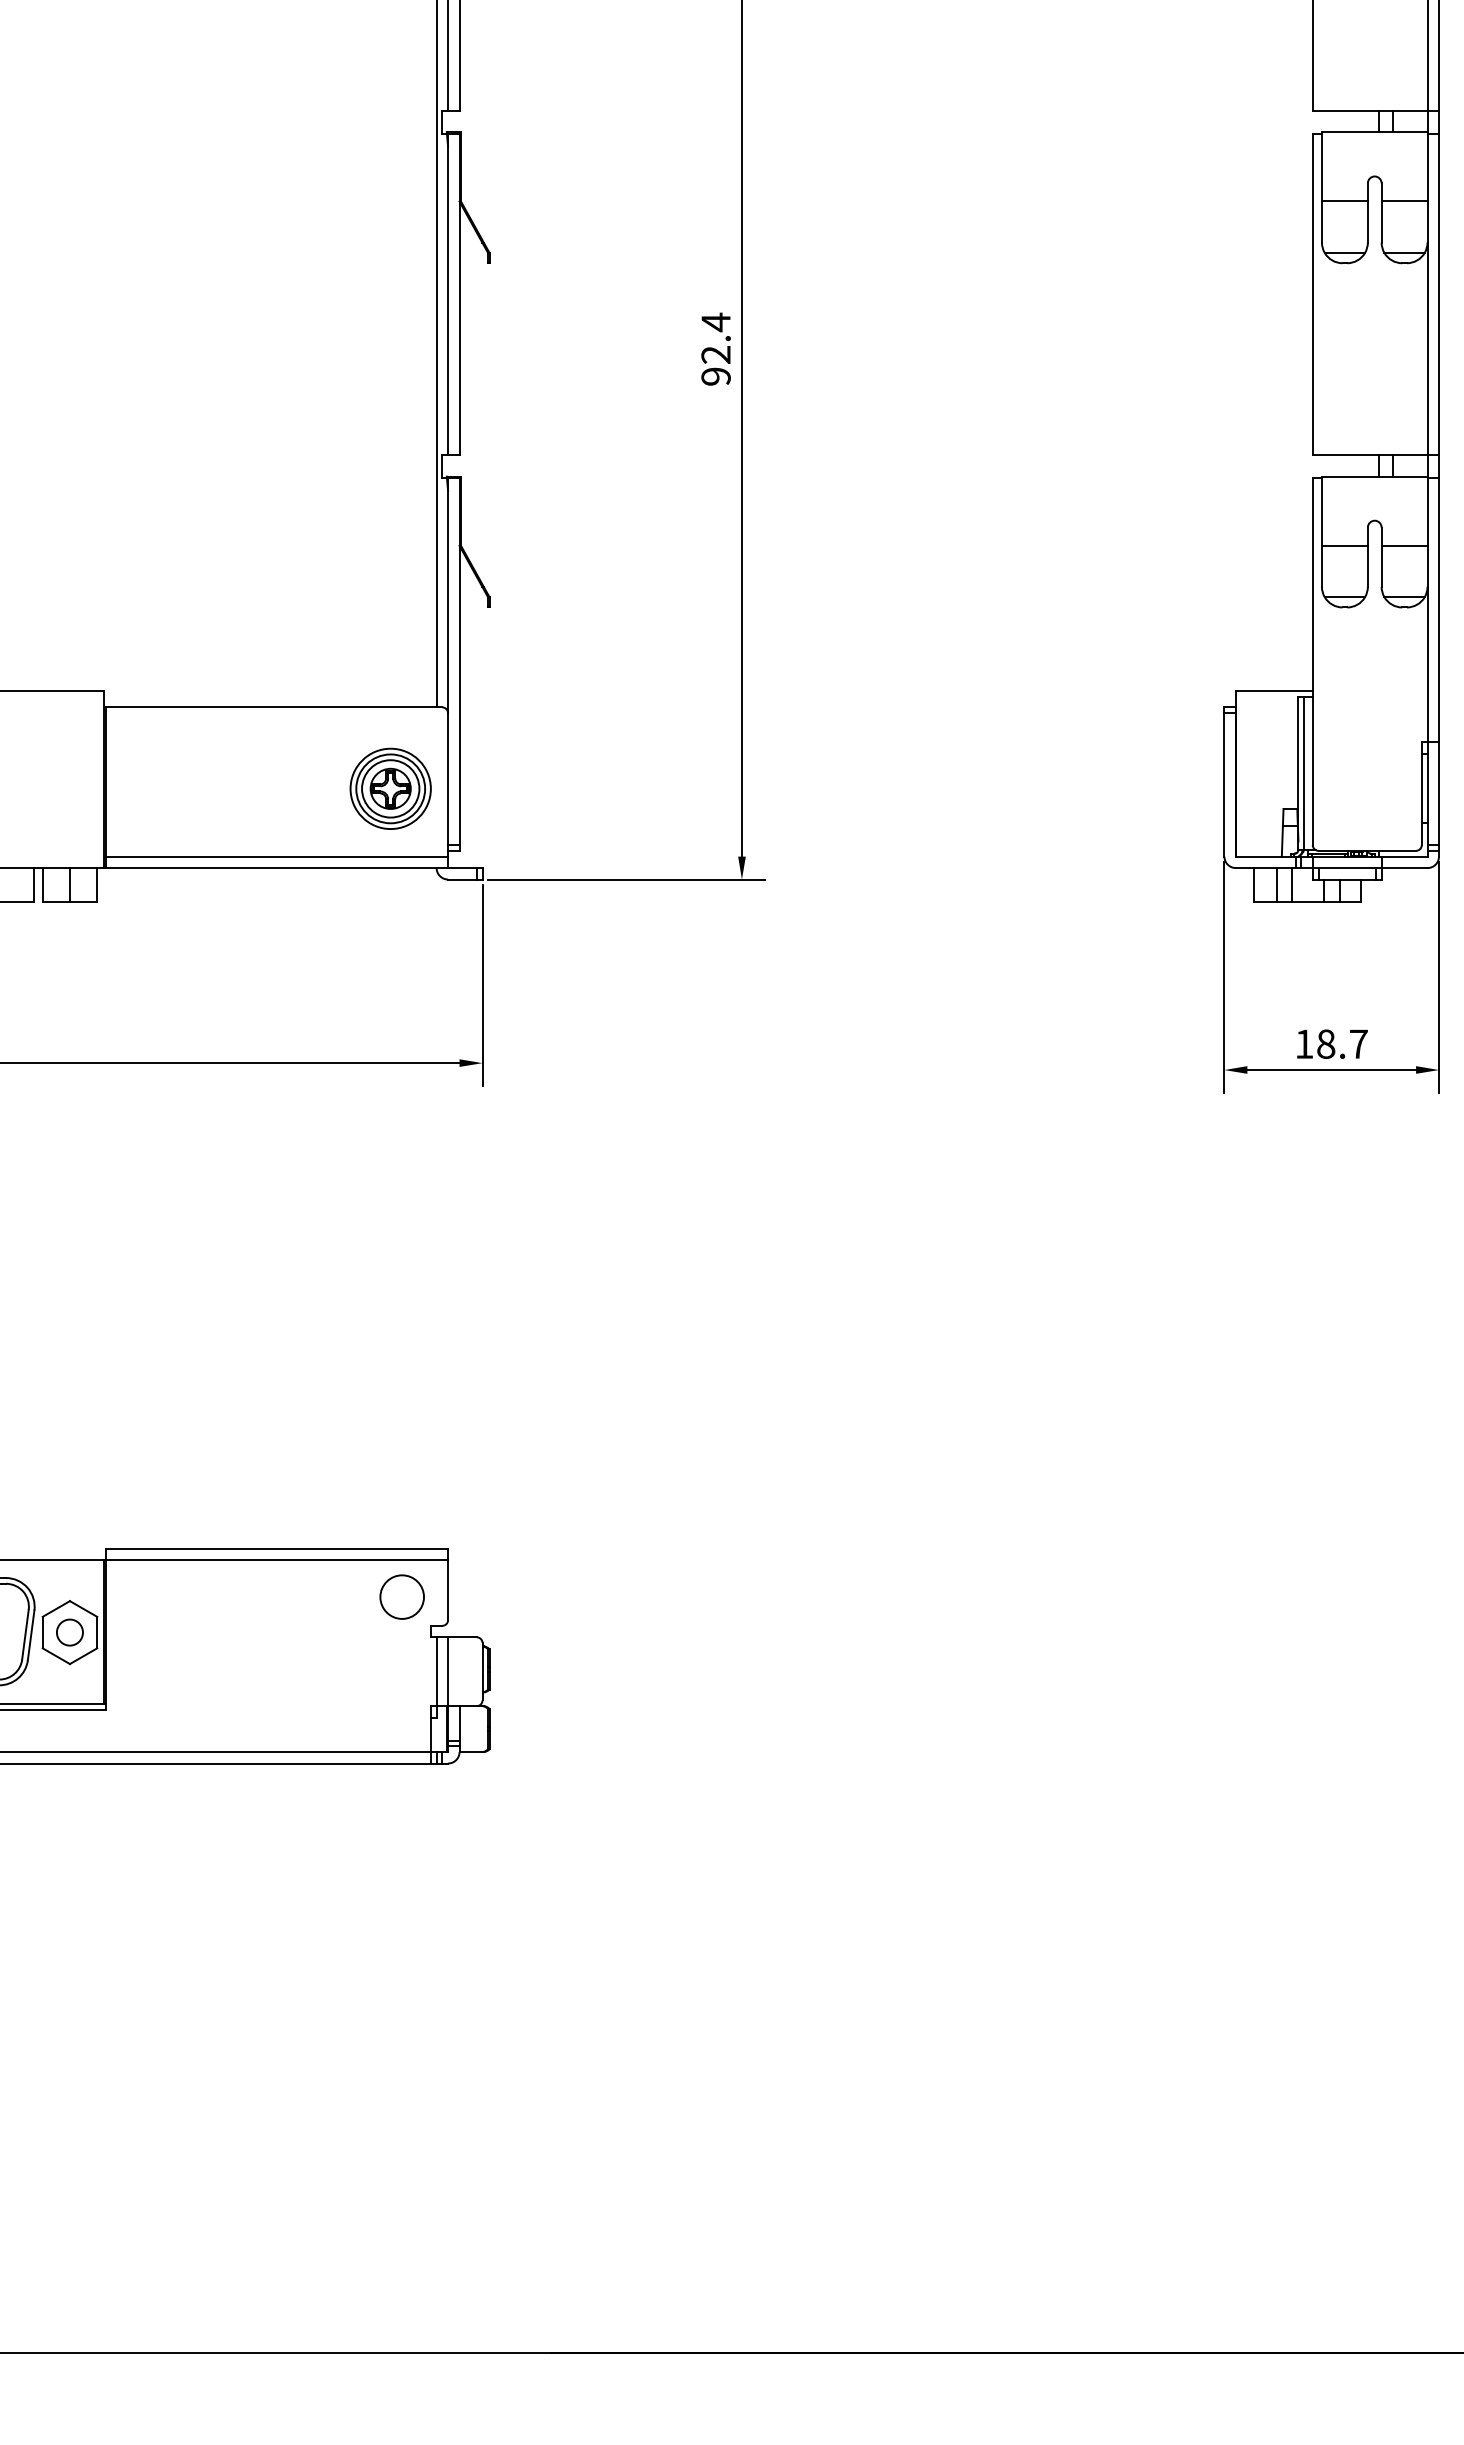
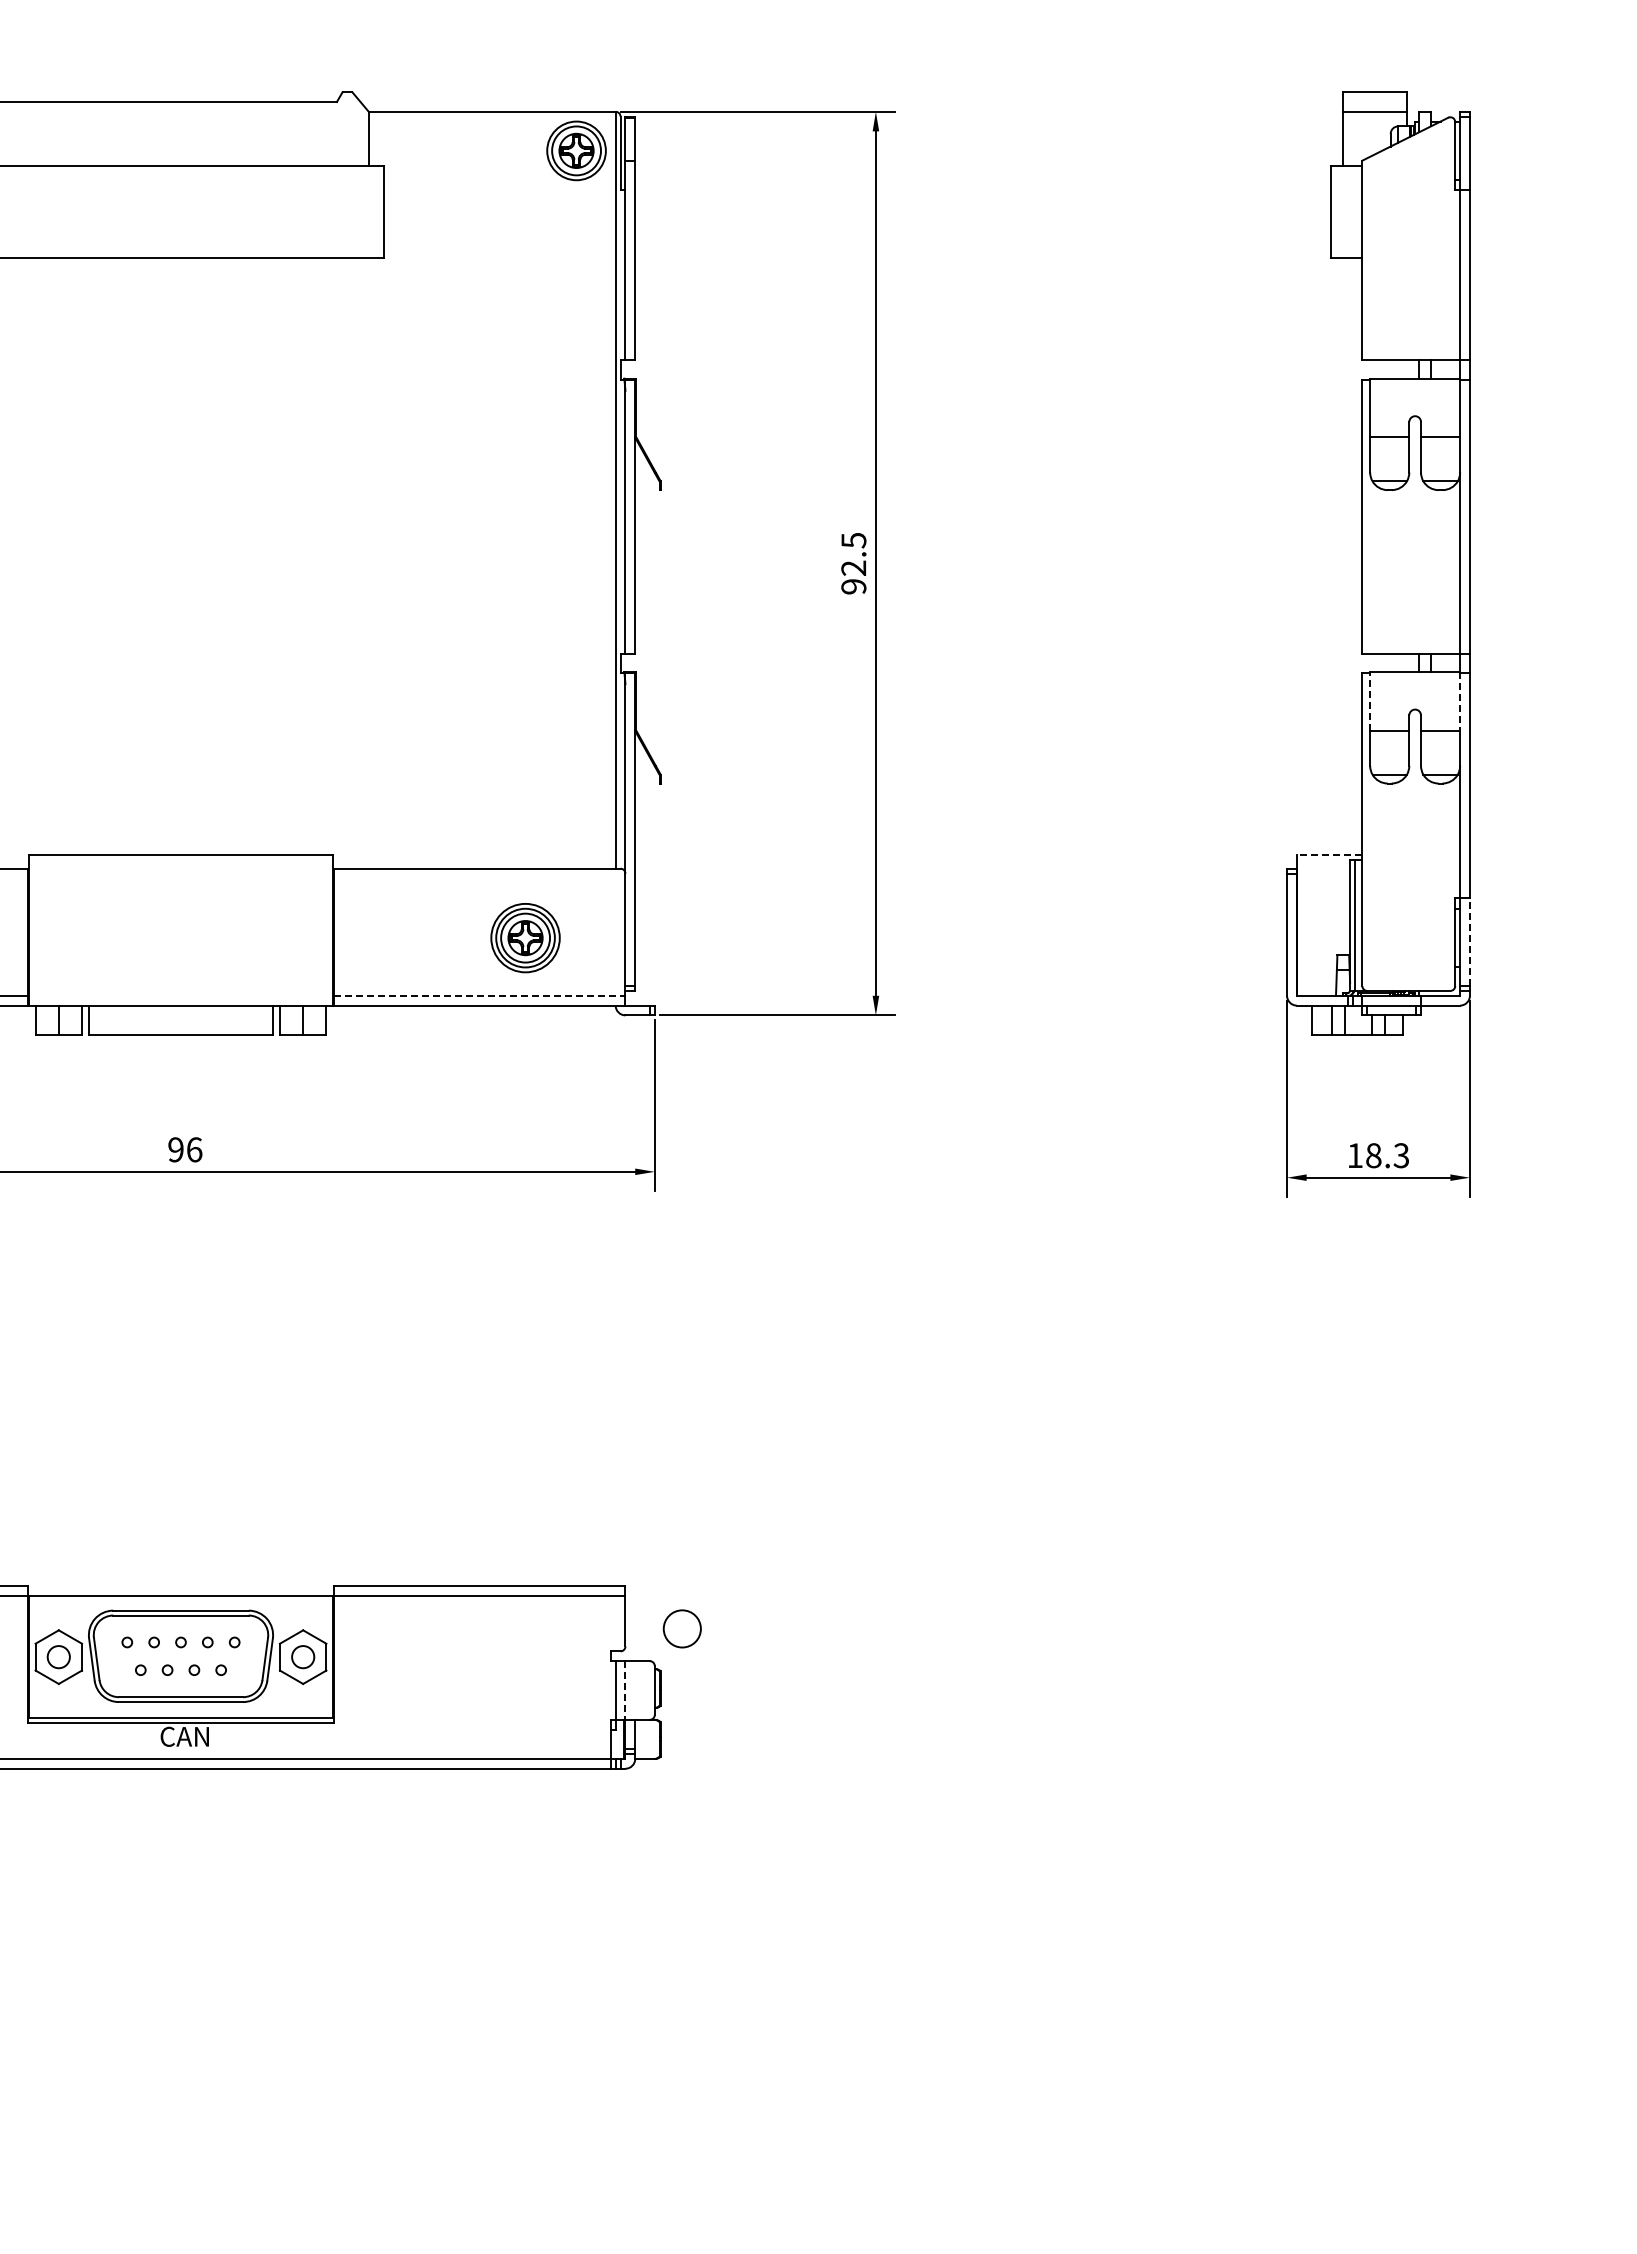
text: (715, 322) -> (853, 540), 92.4 -> 92.5
line: (1322, 510) -> (1370, 700), solid -> dashed
line: (1427, 511) -> (1460, 701), solid -> dashed
line: (1274, 691) -> (1329, 855), solid -> dashed
part: (390, 789) -> (525, 938), moved
line: (1438, 792) -> (1469, 941), solid -> dashed
line: (276, 856) -> (479, 995), solid -> dashed
text: (1358, 1043) -> (1401, 1155), 18.7 -> 18.3
circle: (401, 1596) -> (681, 1628), moved
line: (448, 1671) -> (625, 1690), solid -> dashed

